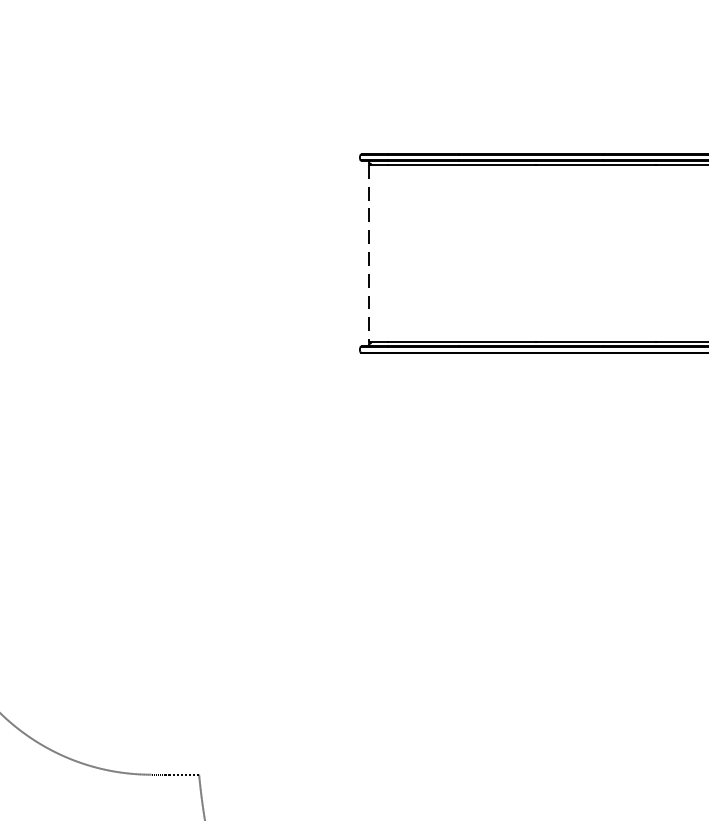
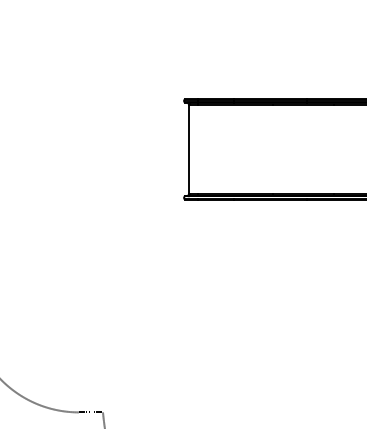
line: (368, 253) -> (188, 149), dashed -> solid

